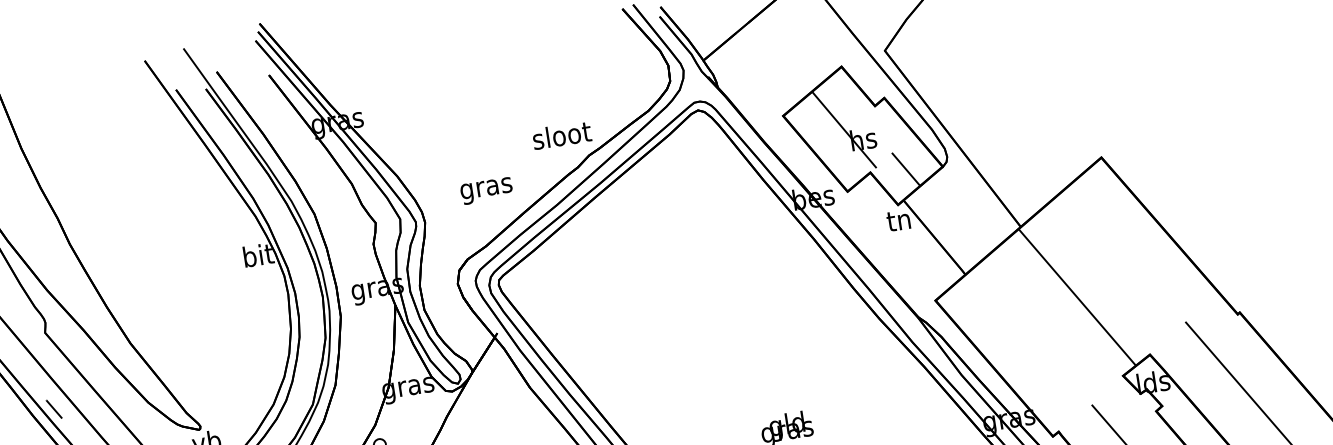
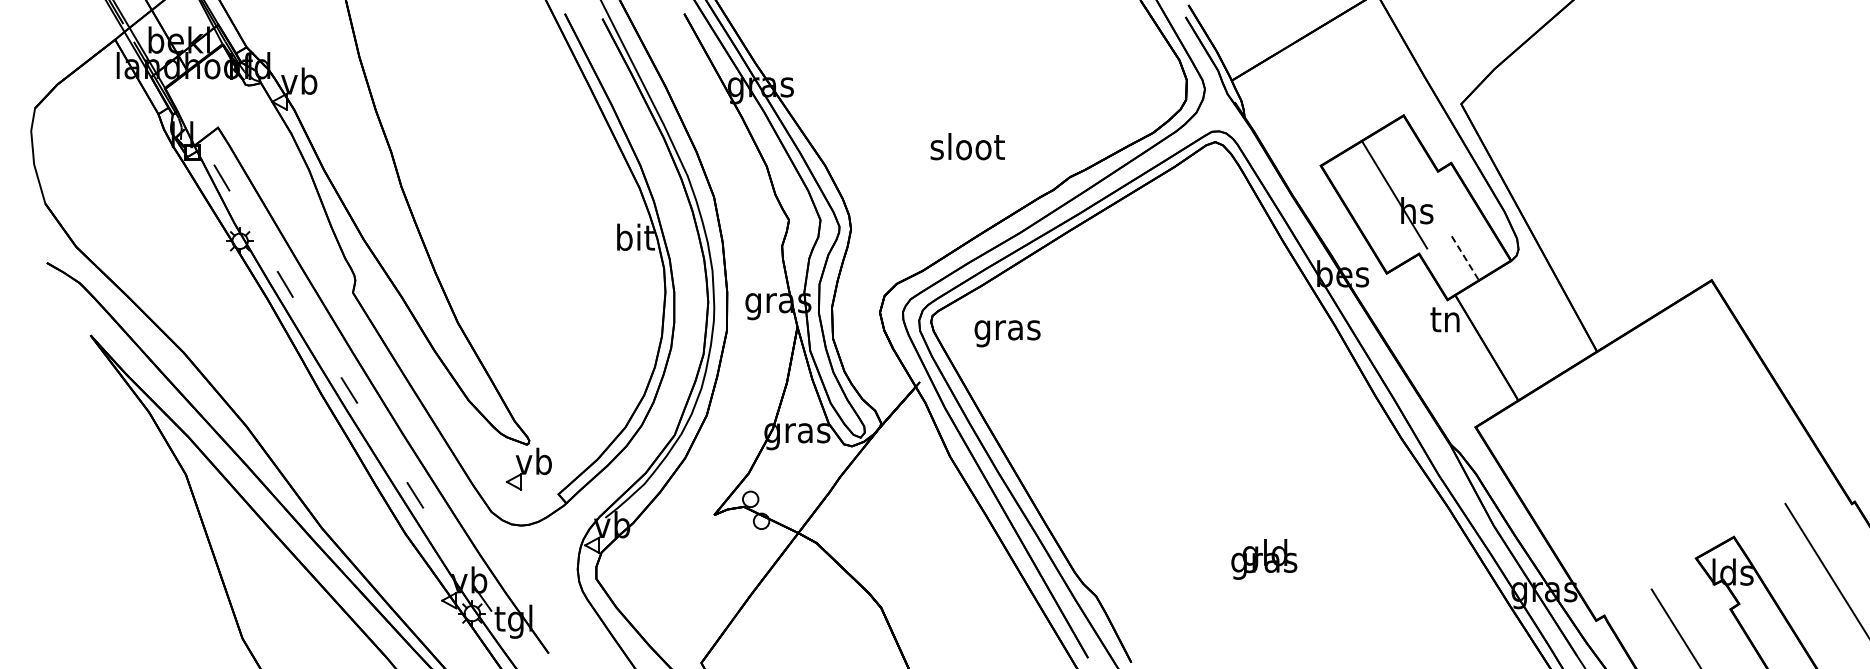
text: (561, 135) -> (967, 146), moved
line: (906, 169) -> (1464, 257), solid -> dashed
text: (486, 190) -> (1007, 333), moved
line: (1076, 297) -> (1653, 450), removed

